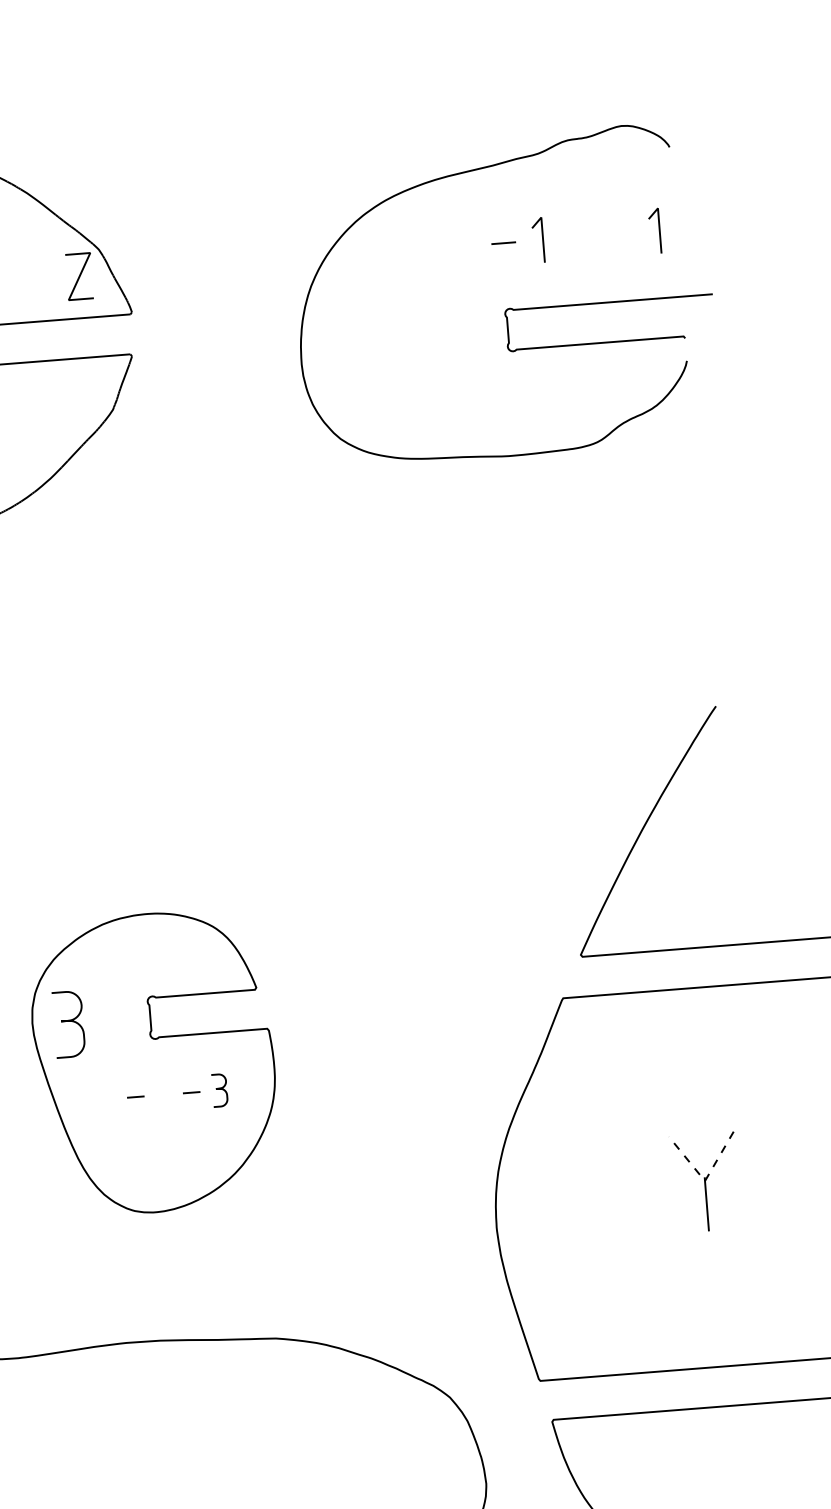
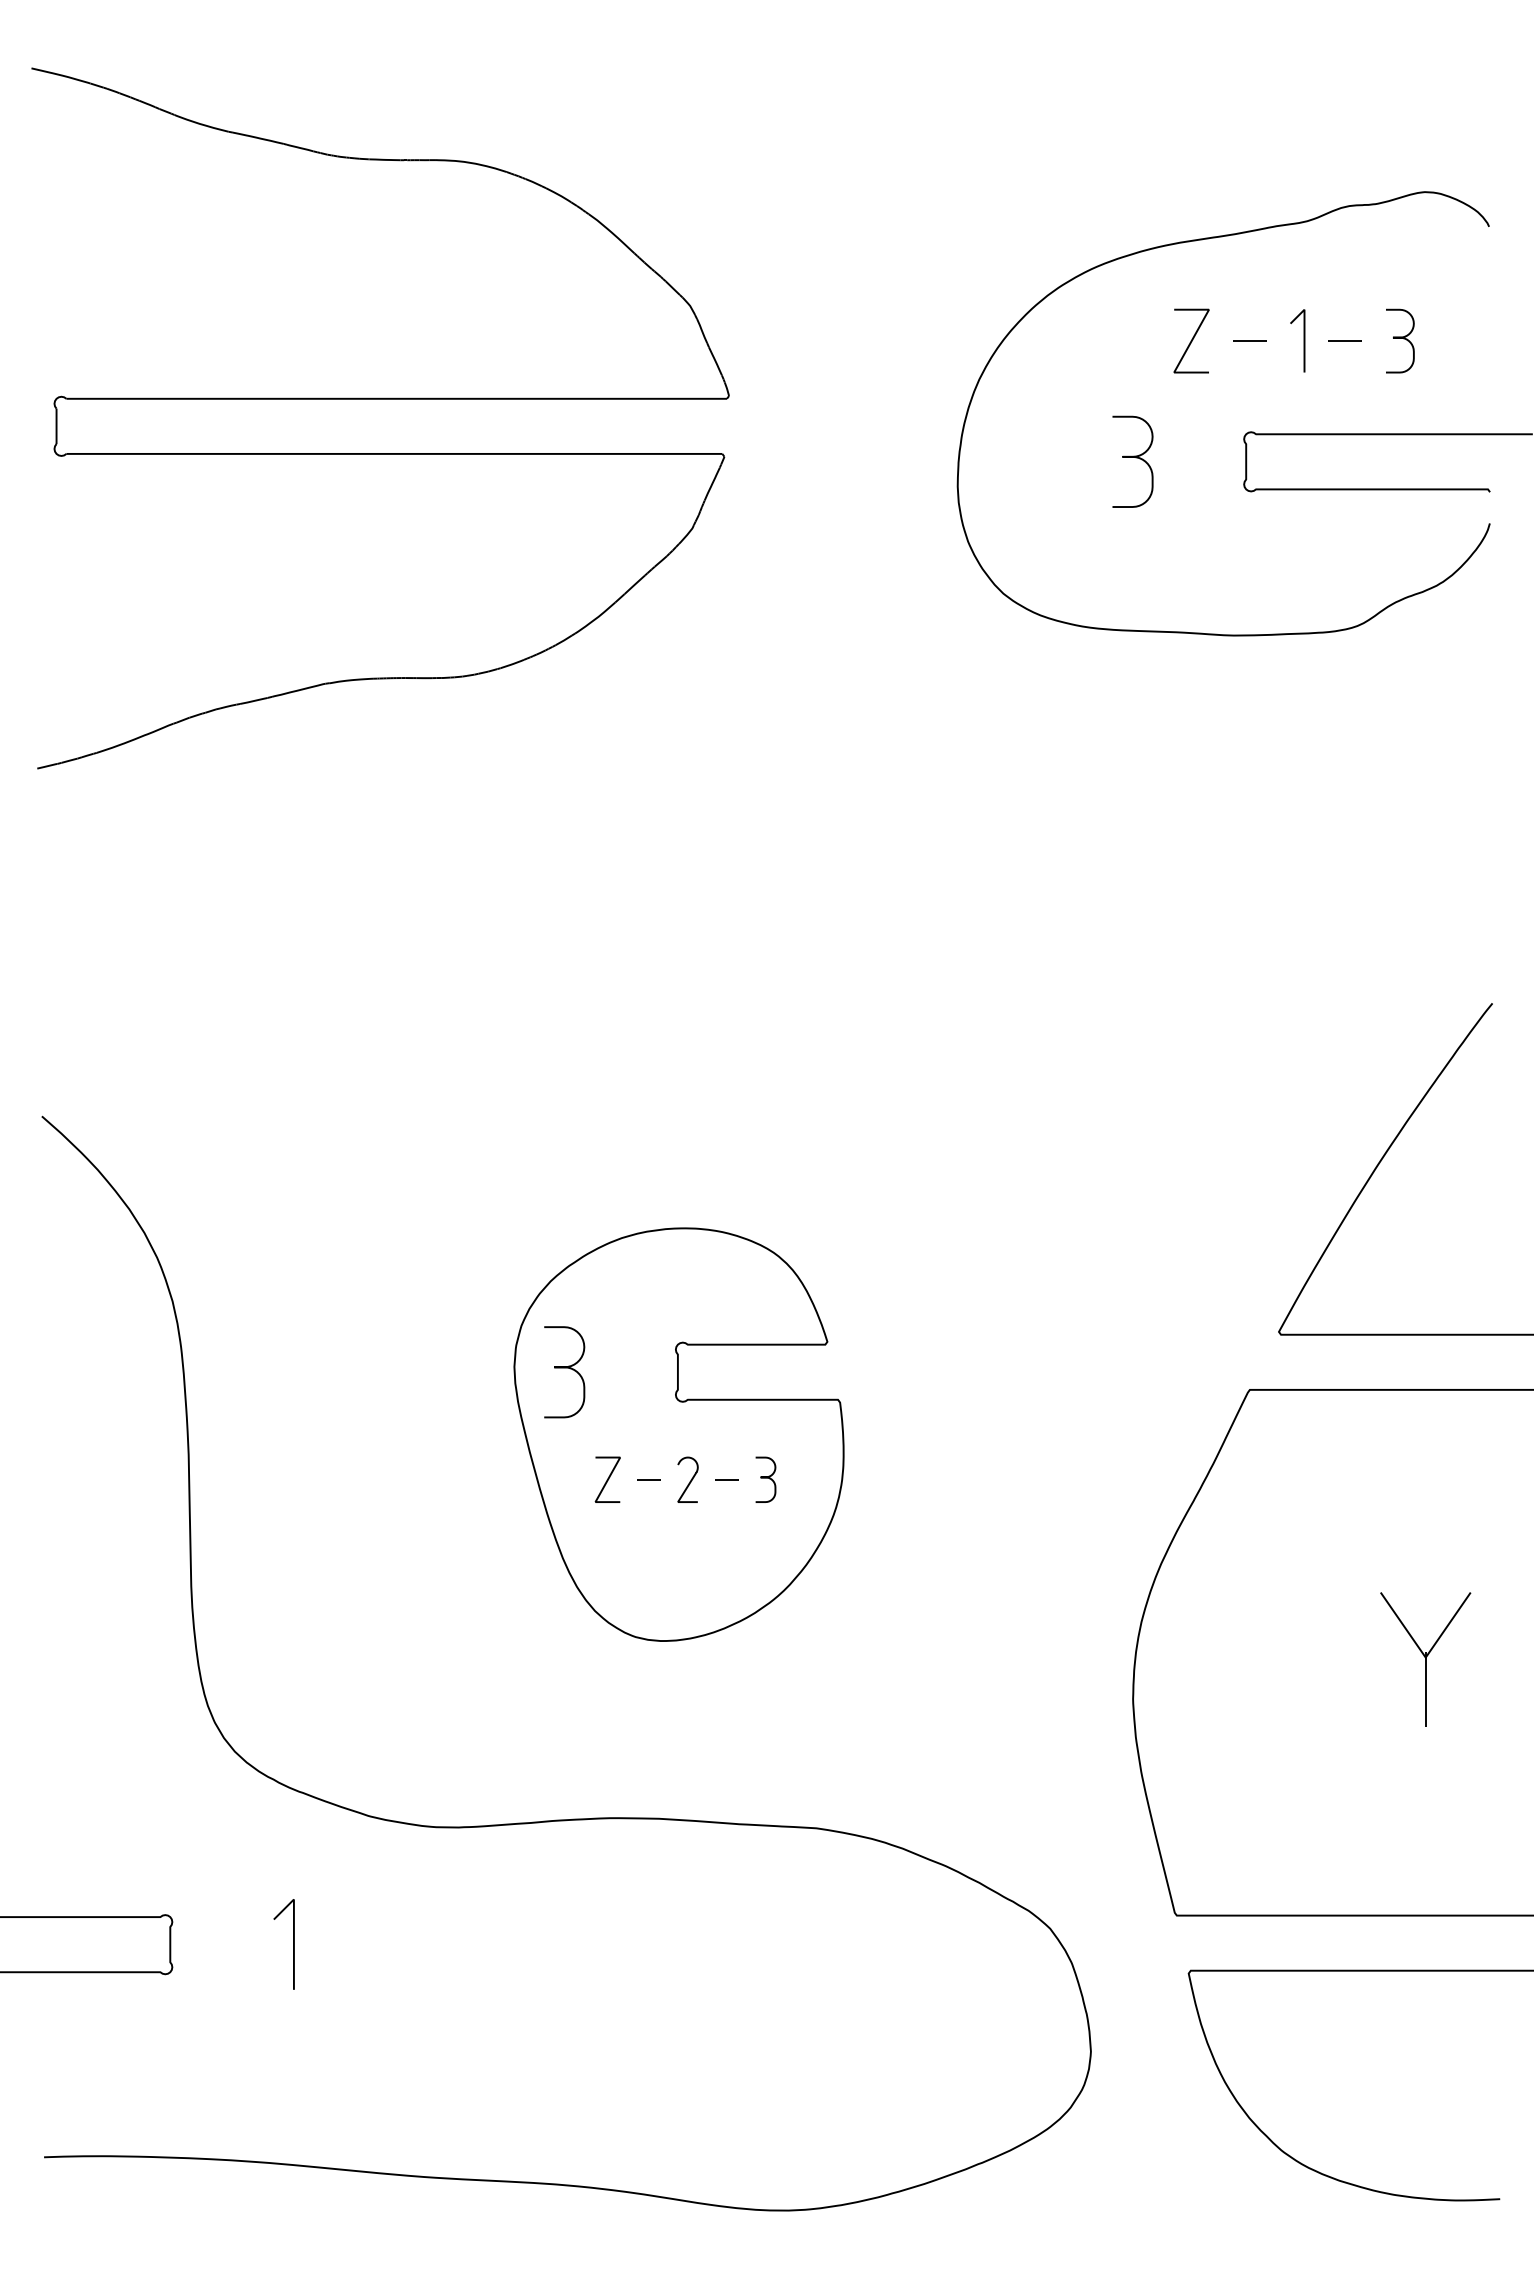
line: (659, 230) -> (1465, 340), removed
curve: (612, 232) -> (1400, 338), added
line: (571, 237) -> (1344, 340), added
line: (79, 276) -> (1191, 340), moved
curve: (425, 333) -> (1132, 457), added
curve: (164, 1096) -> (689, 1481), added
line: (105, 1099) -> (607, 1479), added
line: (704, 1181) -> (1425, 1657), dashed -> solid

